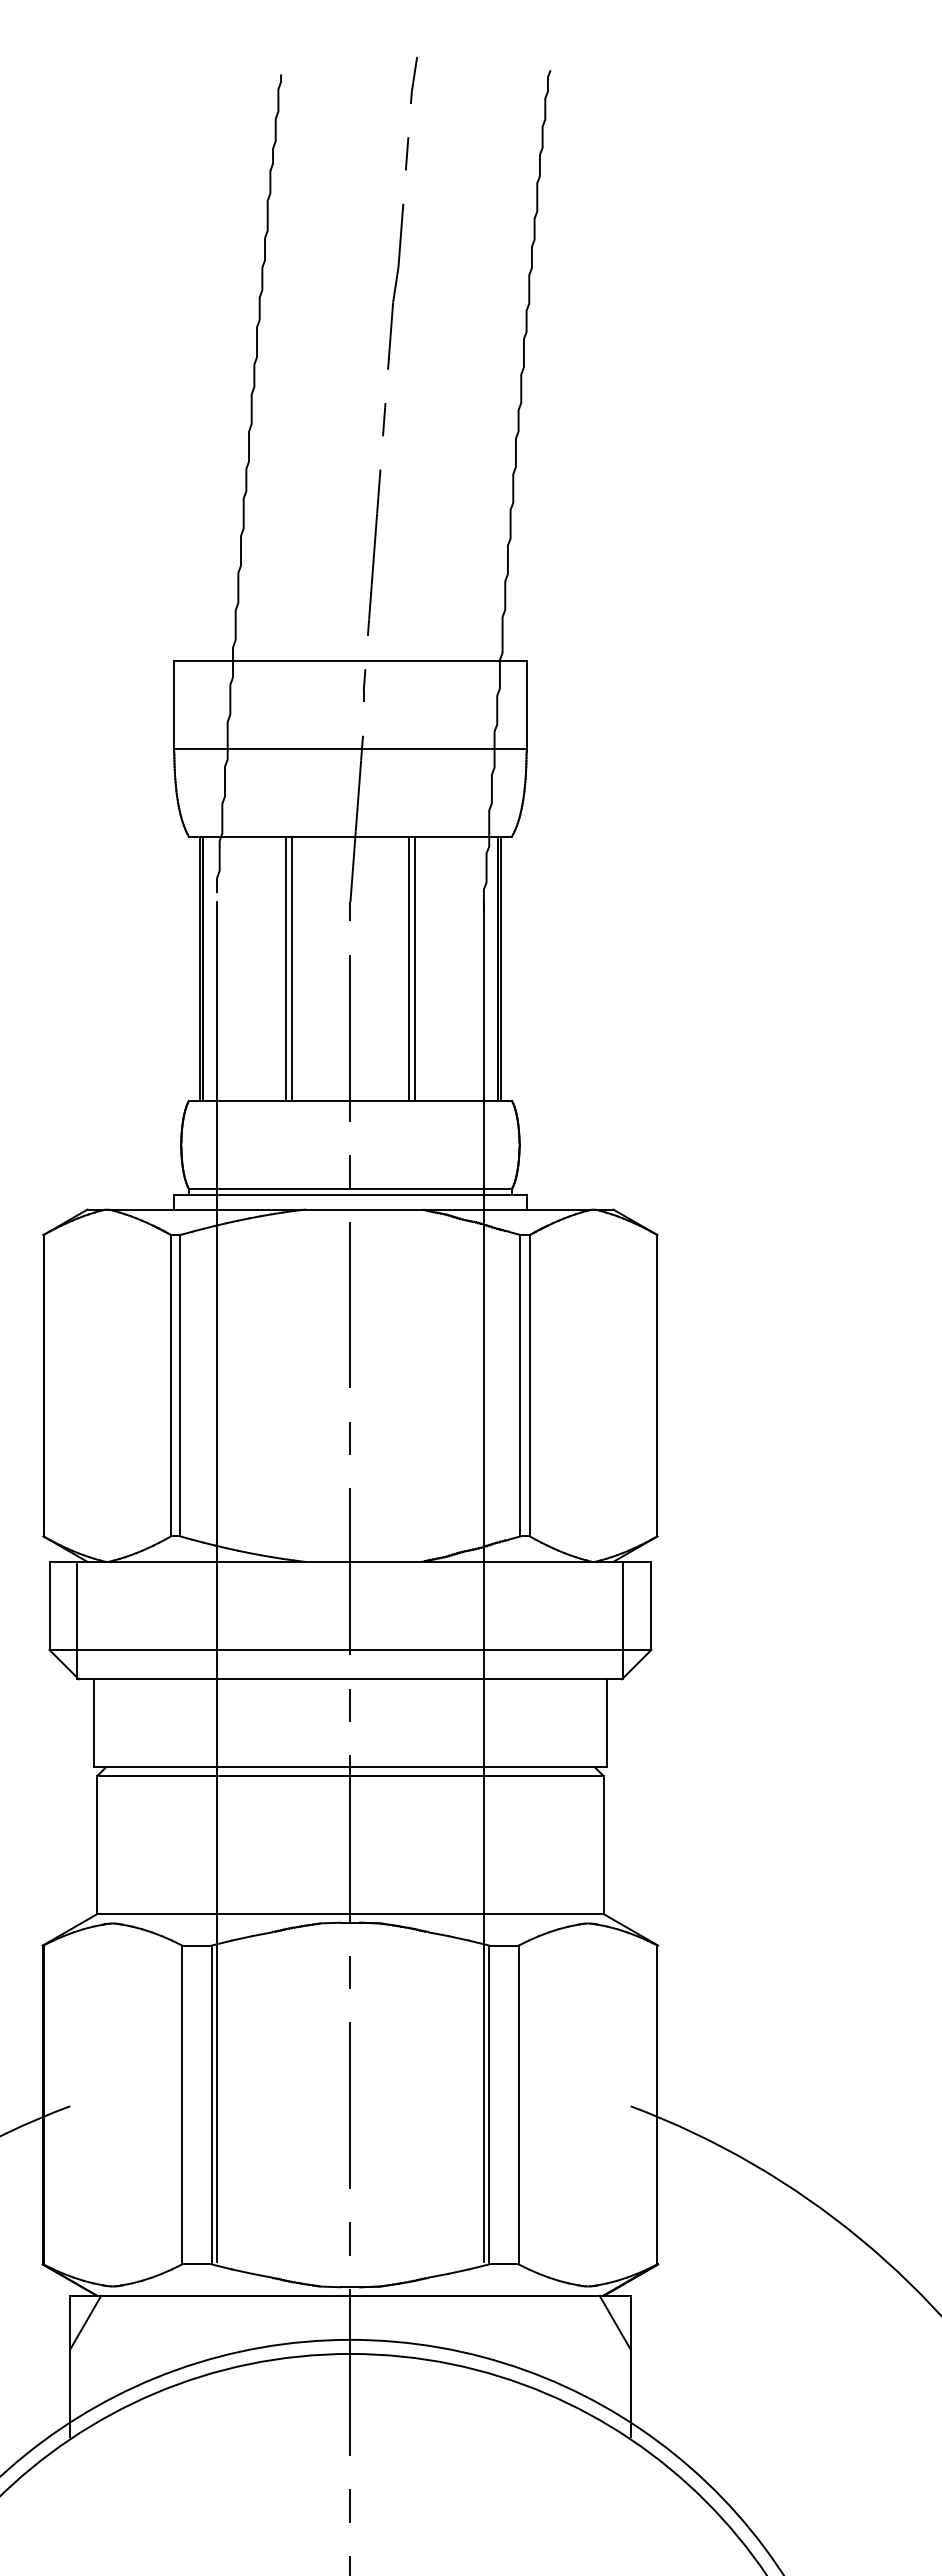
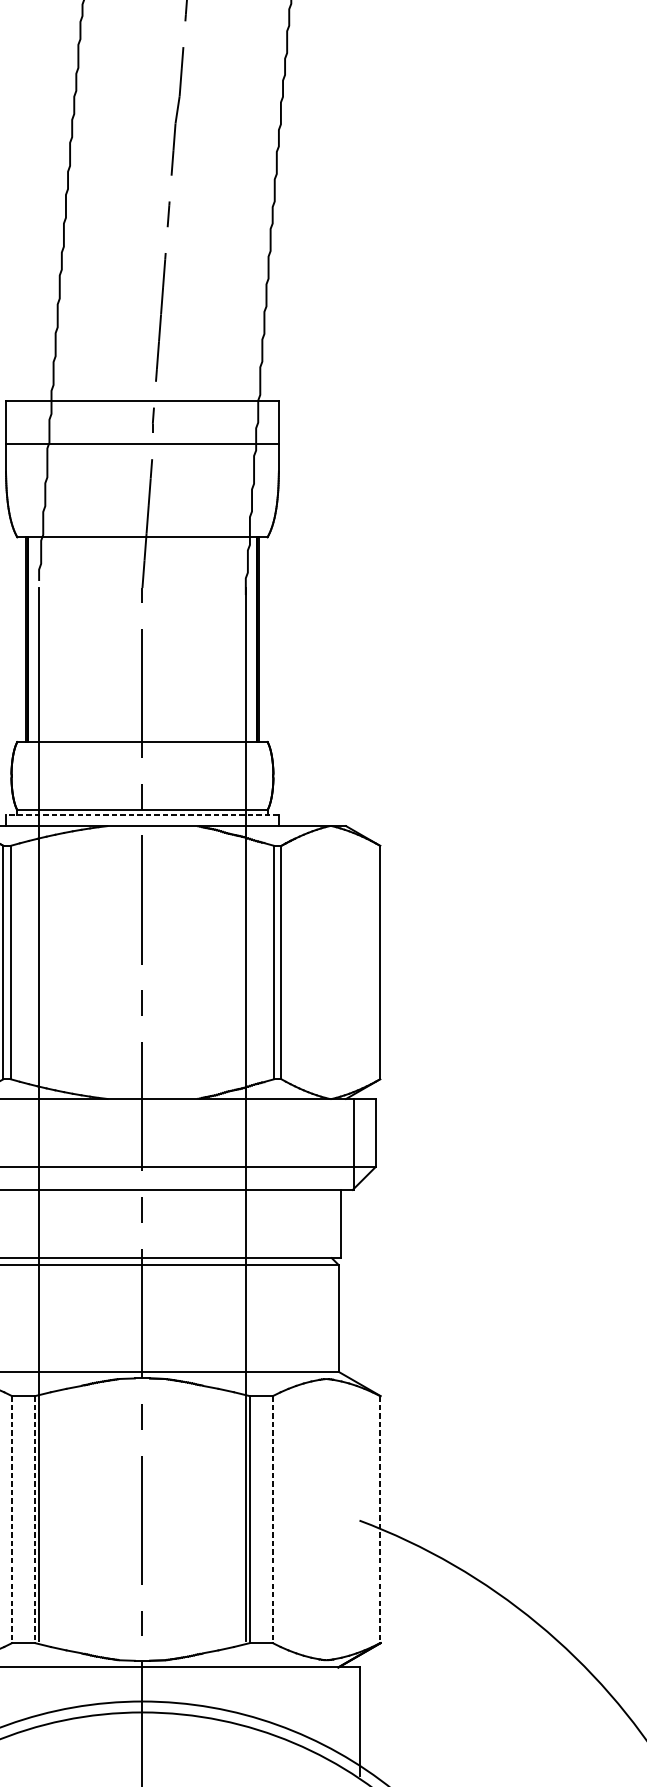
line: (350, 748) -> (142, 444), moved
line: (285, 968) -> (92, 639), removed
line: (291, 968) -> (96, 639), removed
line: (409, 968) -> (188, 639), removed
line: (415, 968) -> (192, 639), removed
line: (349, 1194) -> (141, 814), solid -> dashed
line: (182, 2105) -> (12, 1520), solid -> dashed
line: (211, 2105) -> (34, 1520), solid -> dashed
line: (518, 2105) -> (272, 1520), solid -> dashed
line: (657, 2105) -> (380, 1520), solid -> dashed
line: (614, 2322) -> (346, 1688), removed

